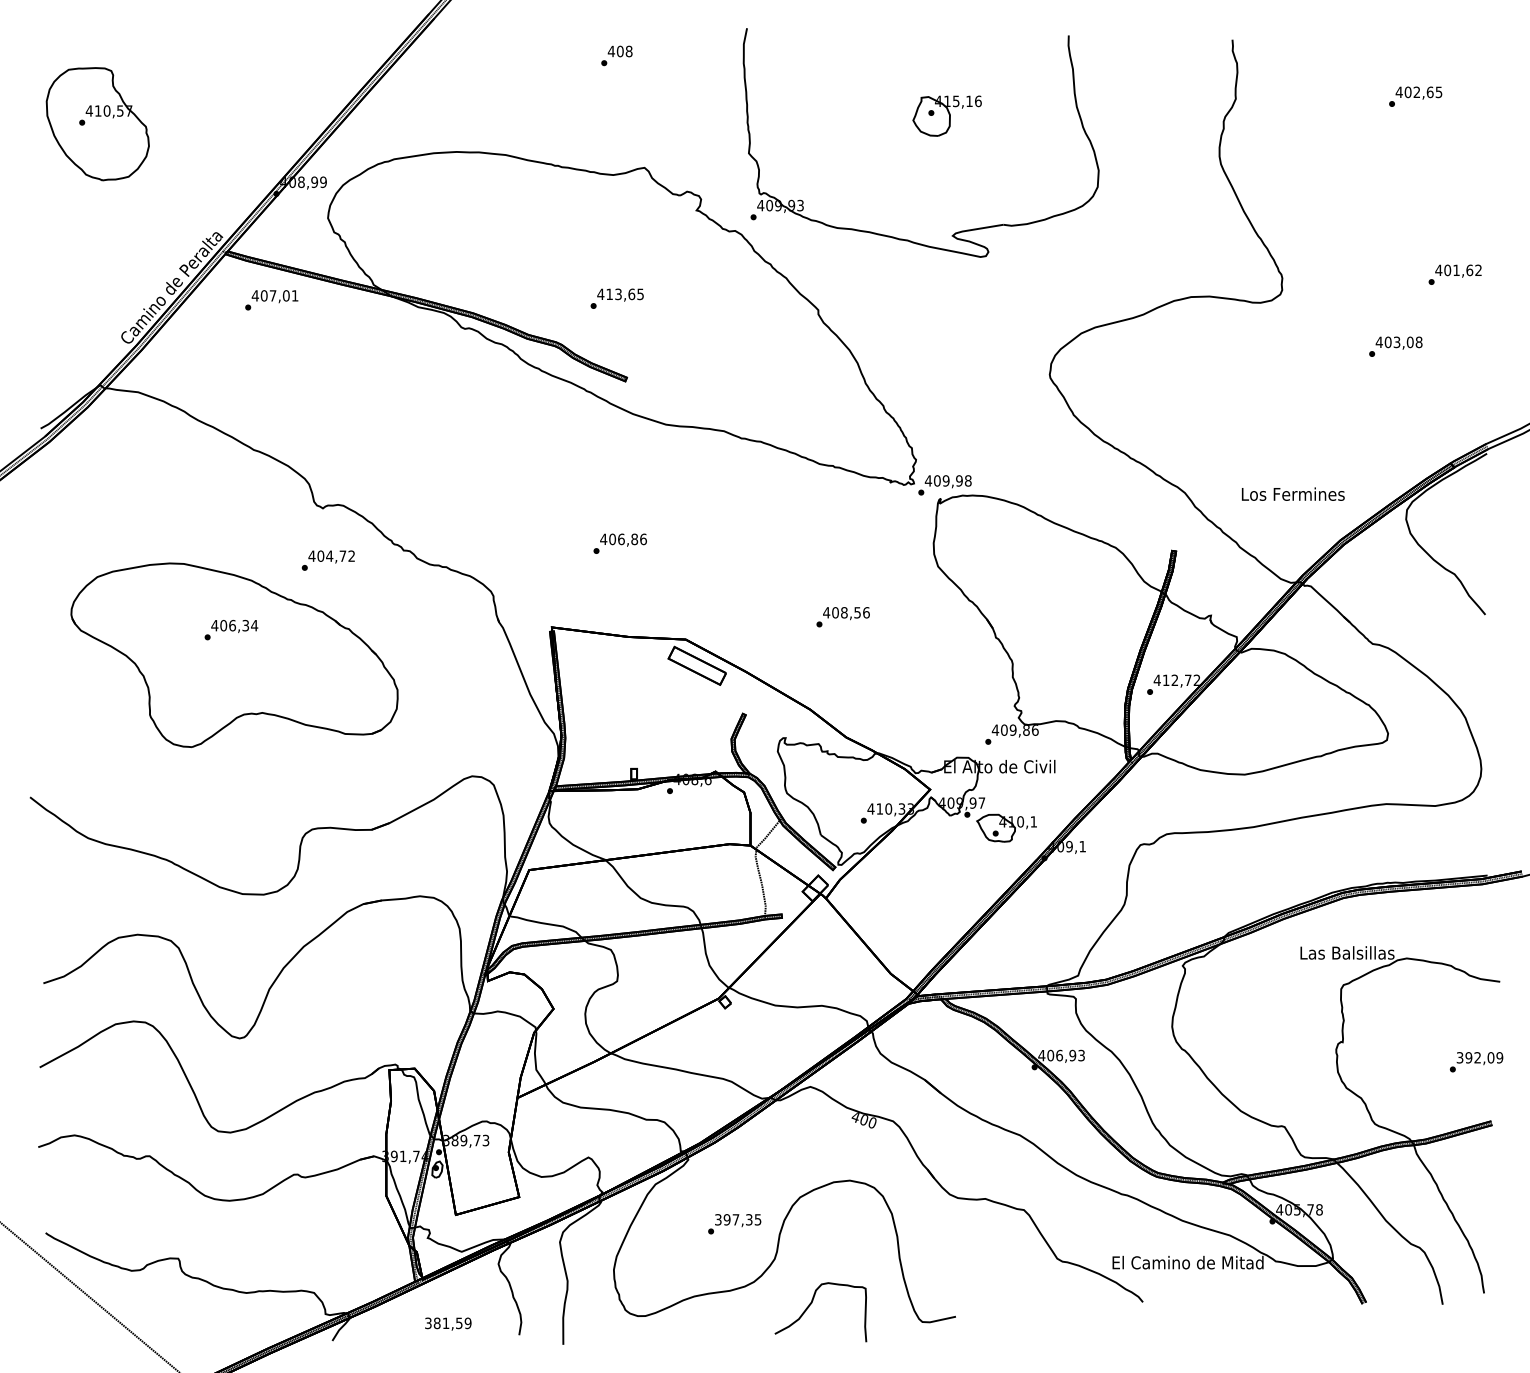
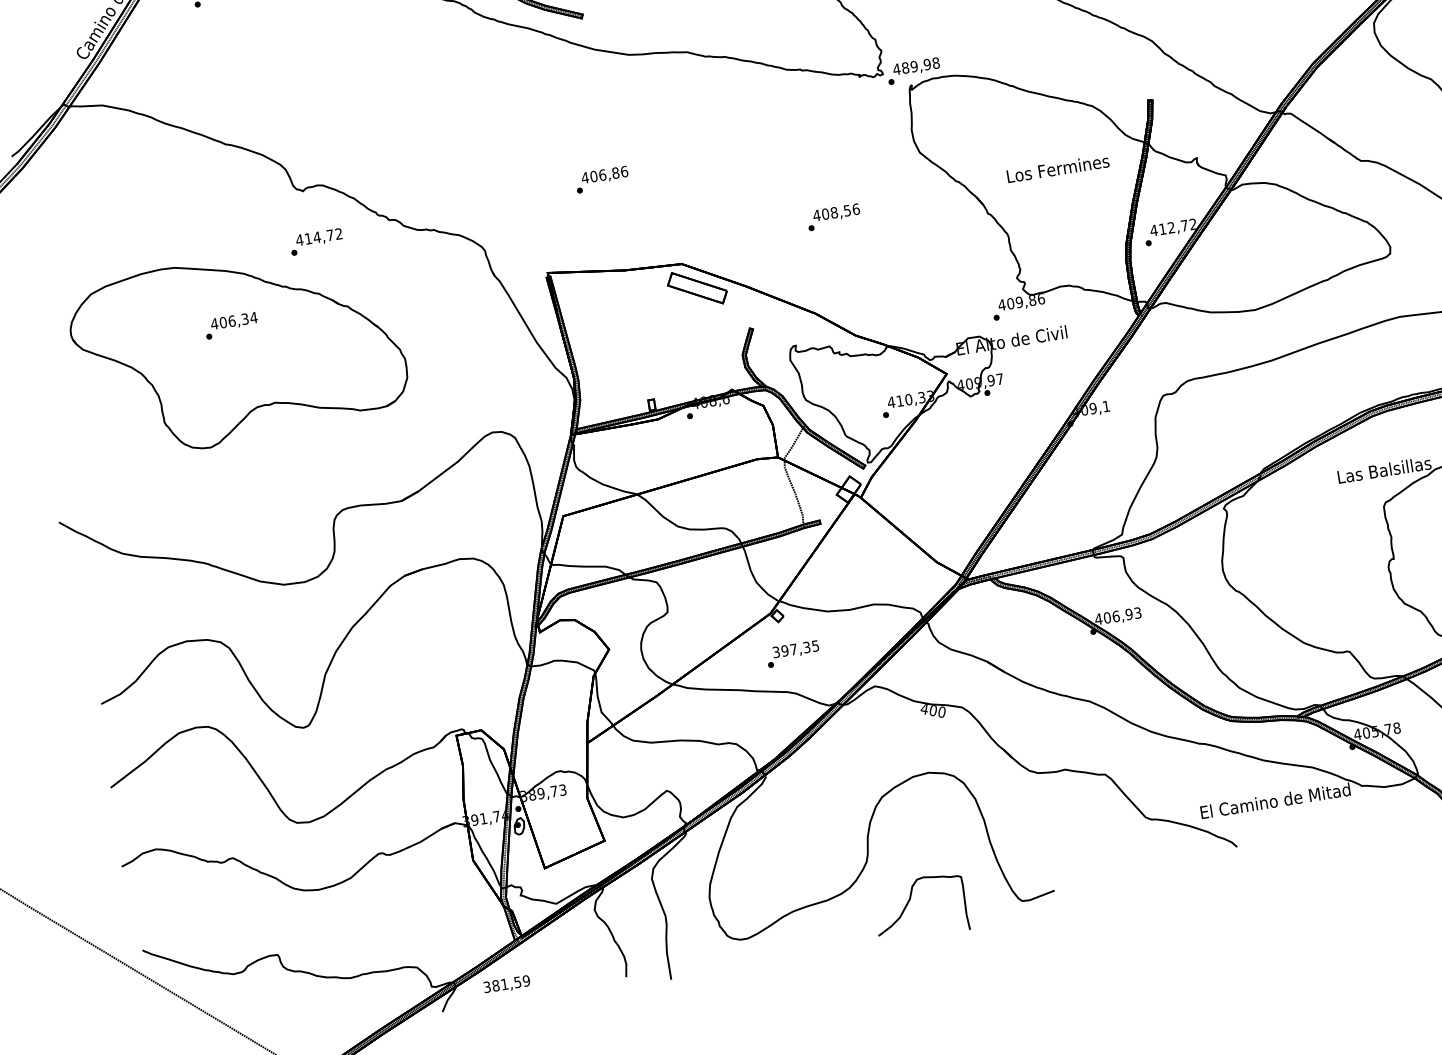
text: (937, 480) -> (905, 67), 409,98 -> 489,98
text: (1293, 493) -> (1058, 167), moved
text: (320, 555) -> (307, 238), 404,72 -> 414,72
part: (1006, 827) -> (1028, 399), removed
text: (734, 1224) -> (793, 654), moved
text: (448, 1323) -> (507, 984), moved

